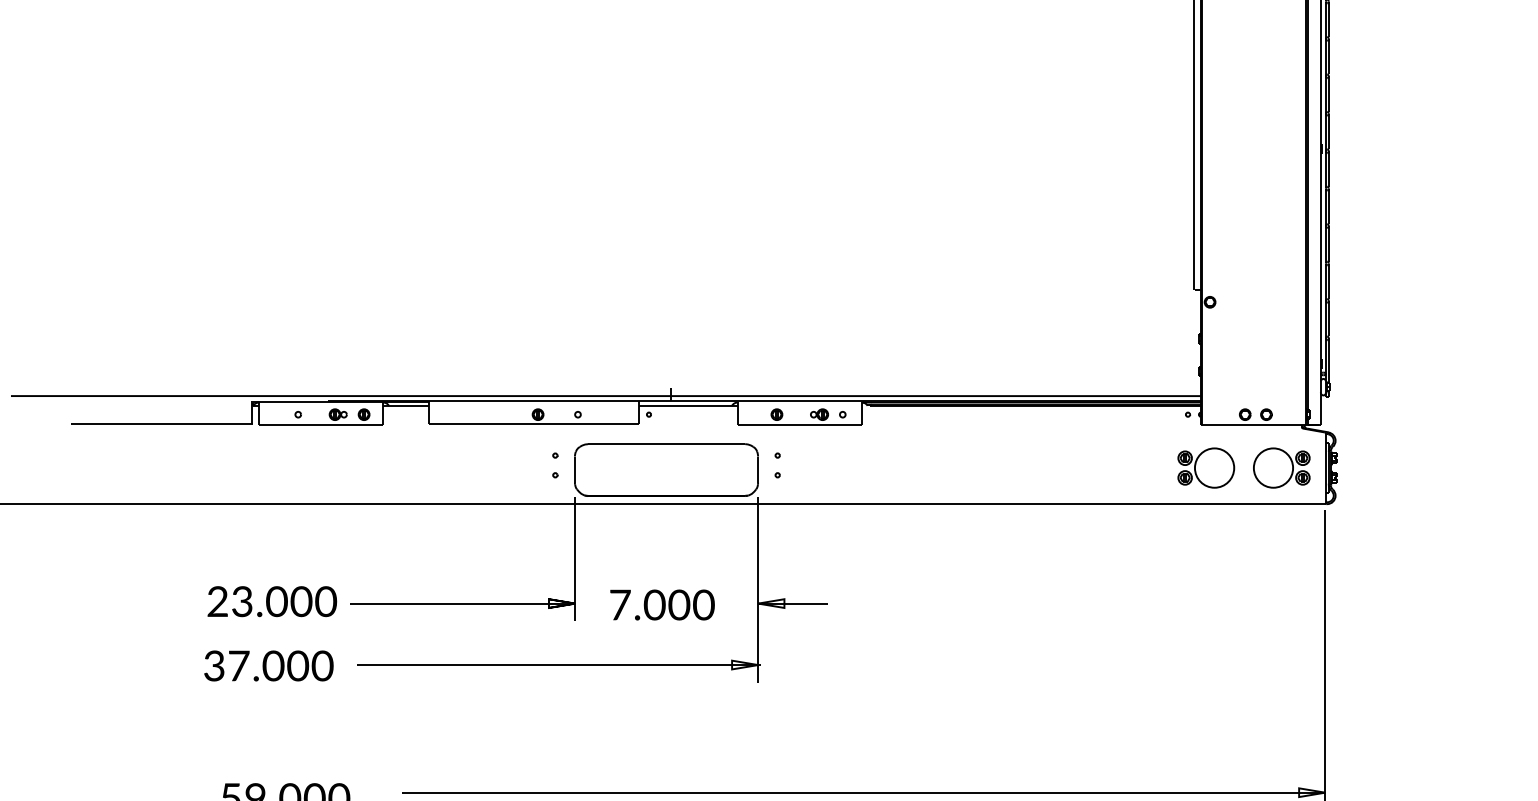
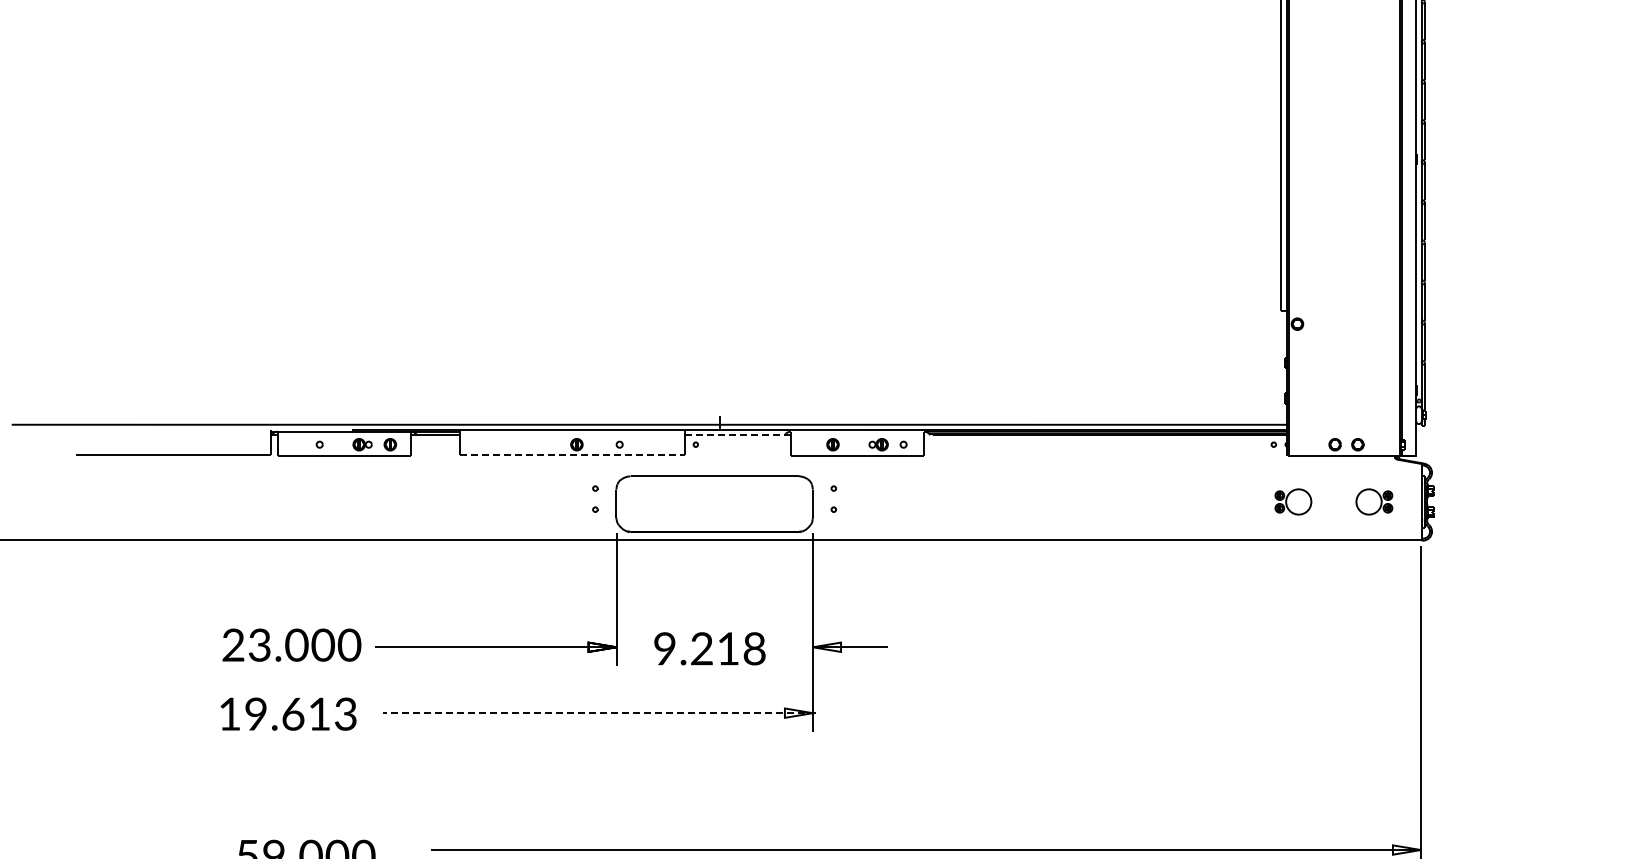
line: (688, 406) -> (738, 435), solid -> dashed
line: (533, 423) -> (572, 454), solid -> dashed
part: (1206, 467) -> (1293, 501), size x0.6
part: (1281, 467) -> (1374, 501), size x0.6
text: (662, 604) -> (710, 648), 7.000 -> 9.218
text: (268, 665) -> (287, 713), 37.000 -> 19.613
line: (559, 665) -> (599, 713), solid -> dashed

